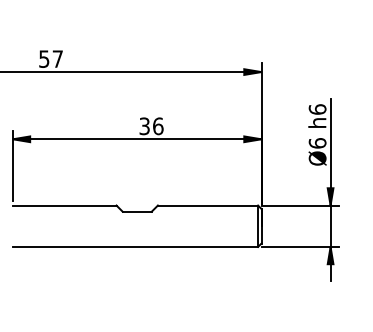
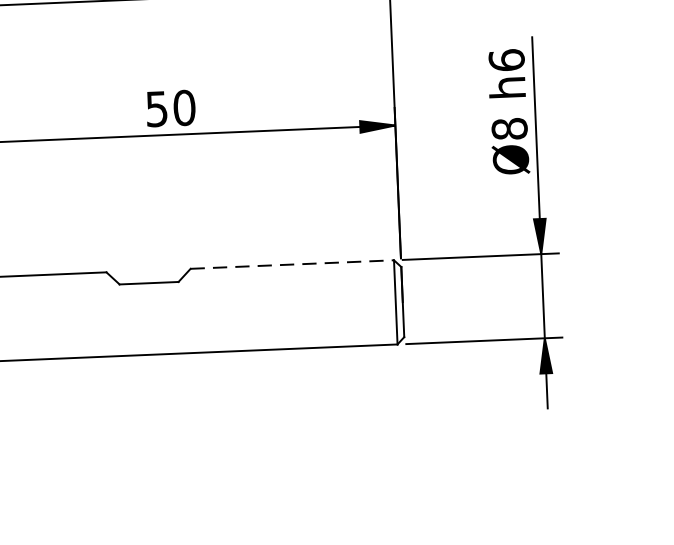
text: (151, 125) -> (170, 106), 36 -> 50
text: (317, 143) -> (509, 129), Ø6 -> Ø8
line: (208, 205) -> (293, 264), solid -> dashed

